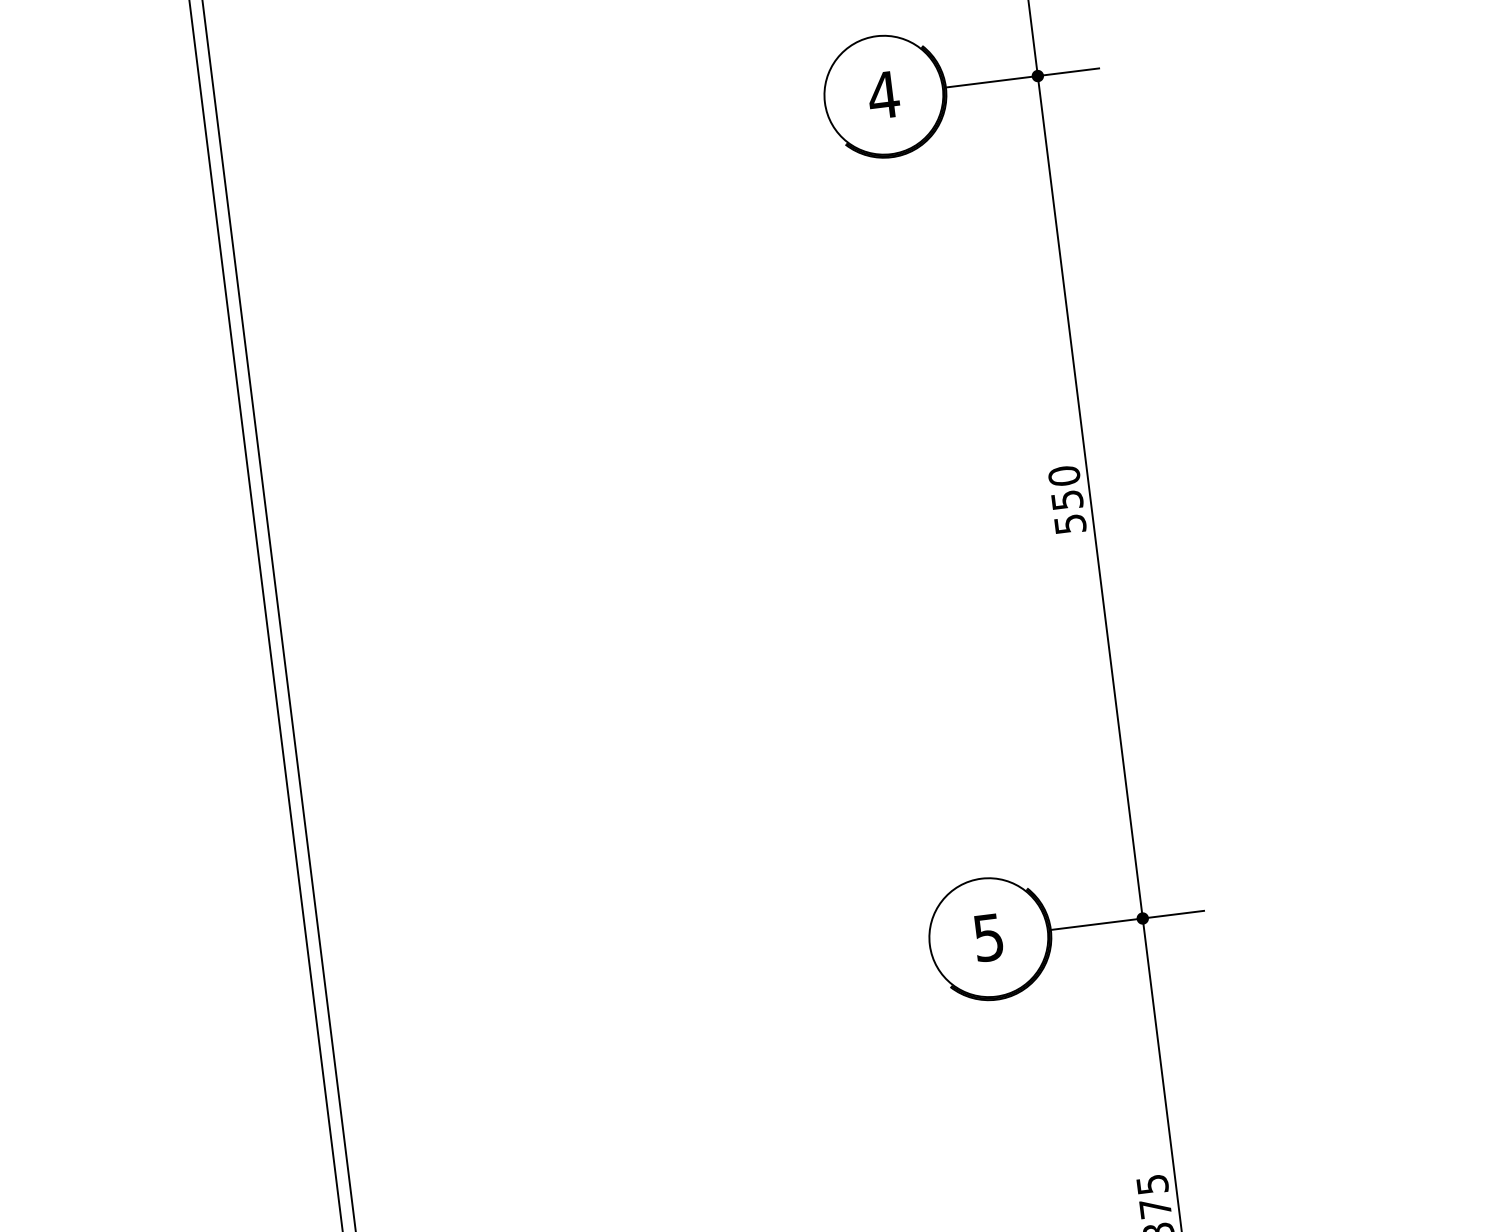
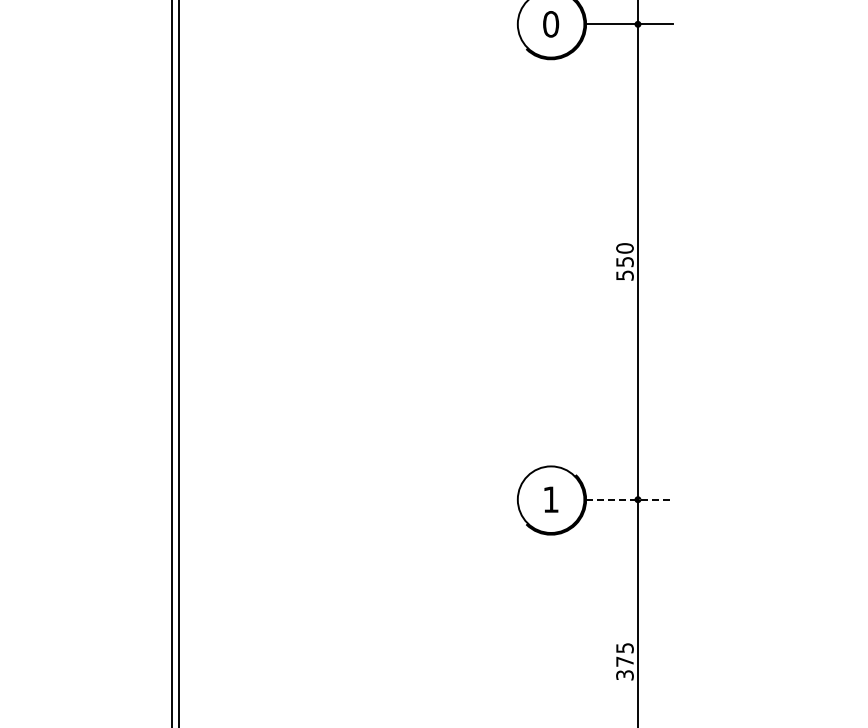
text: (882, 95) -> (550, 24), 4 -> 0
line: (1127, 920) -> (629, 499), solid -> dashed
text: (987, 937) -> (550, 499), 5 -> 1

